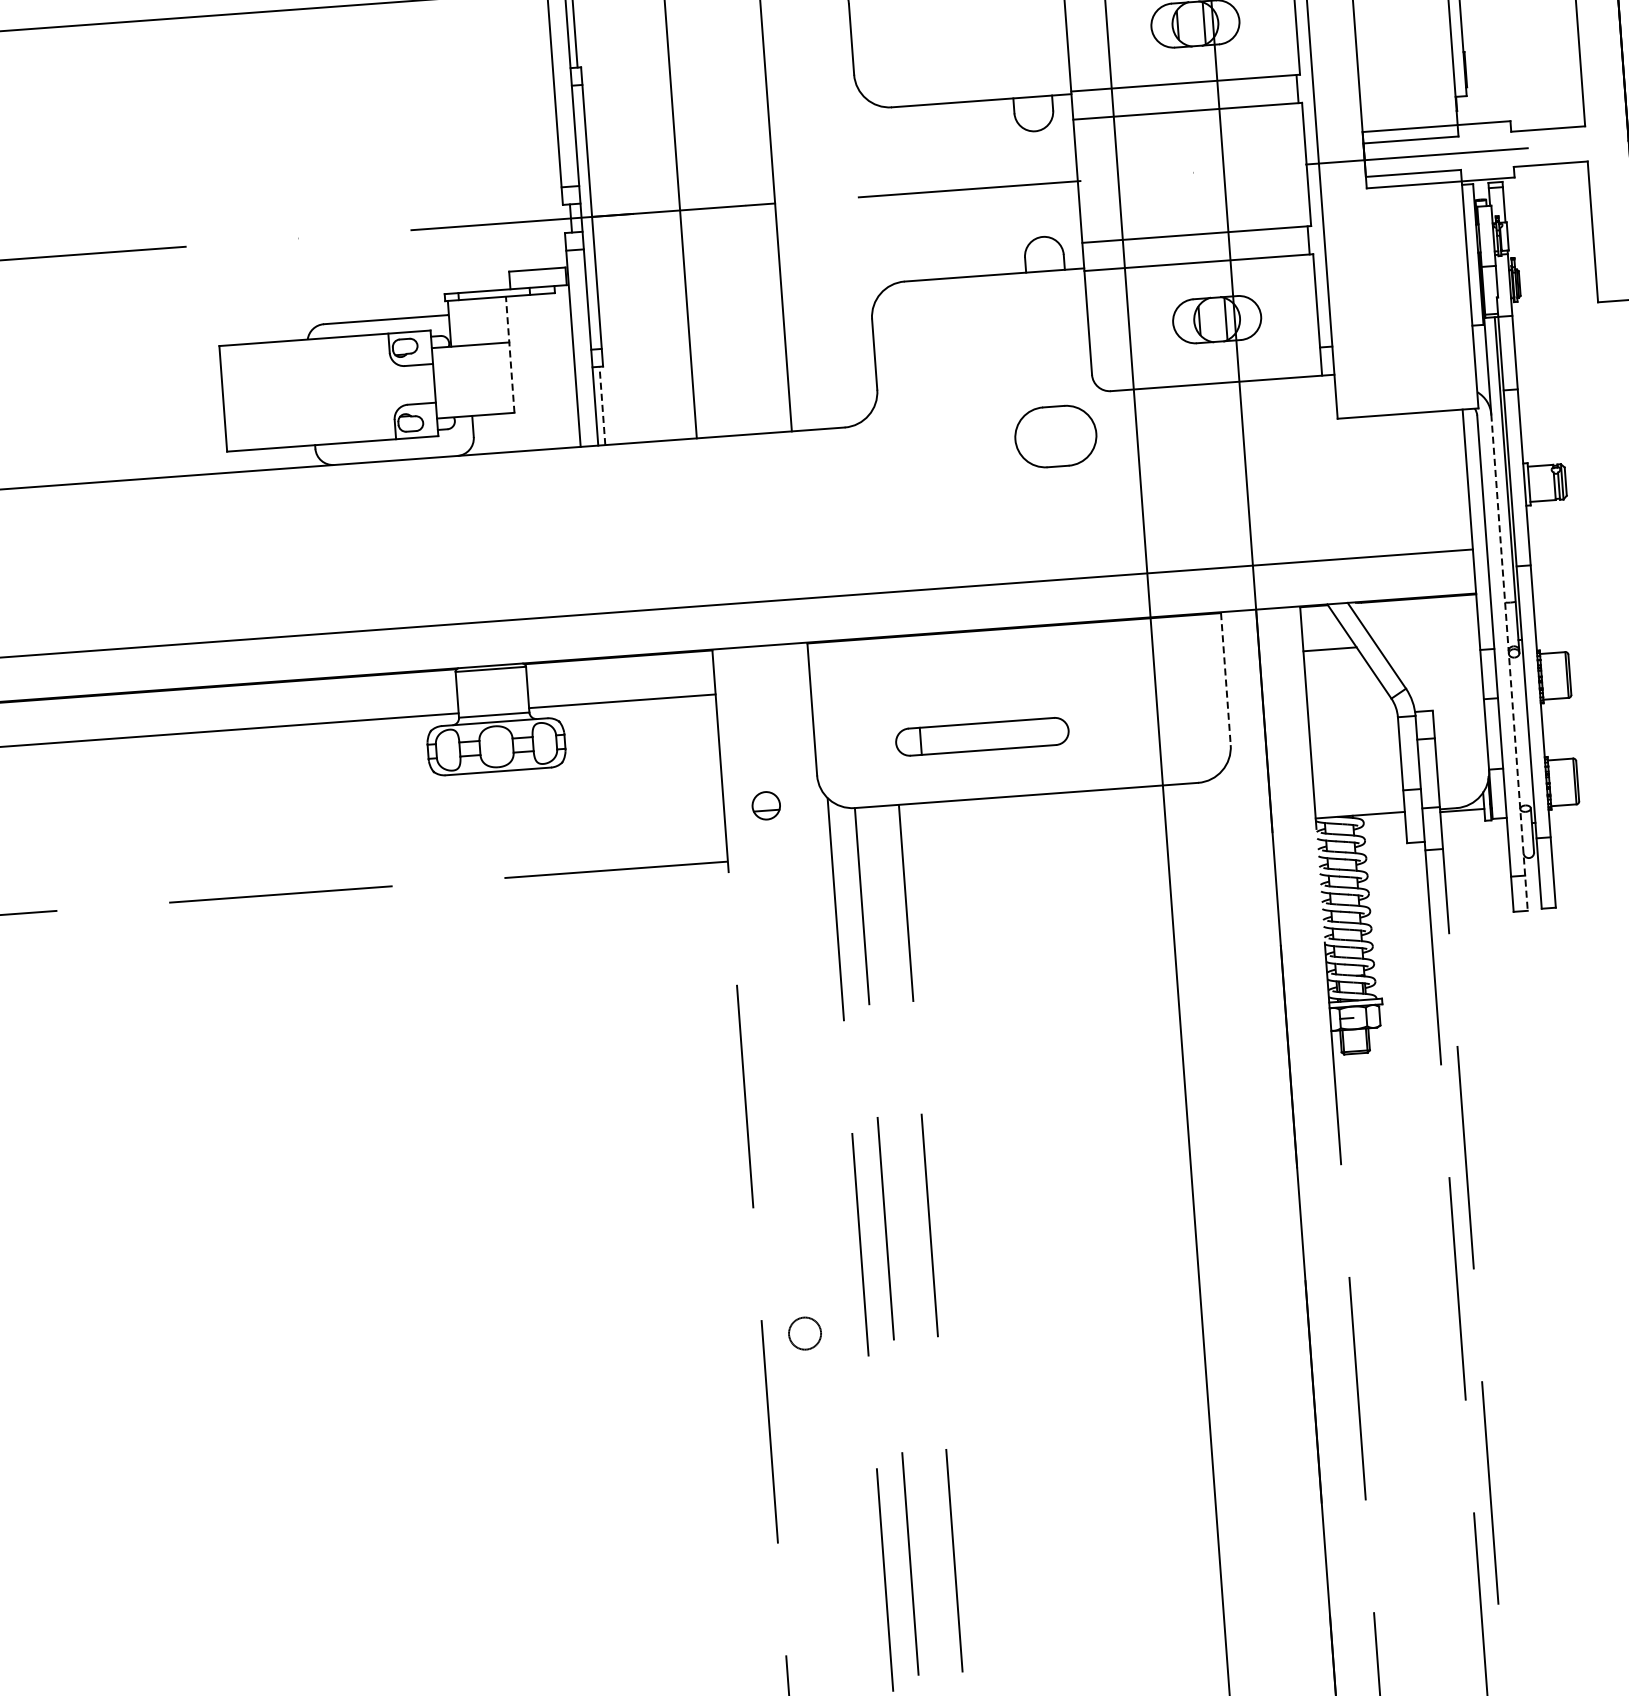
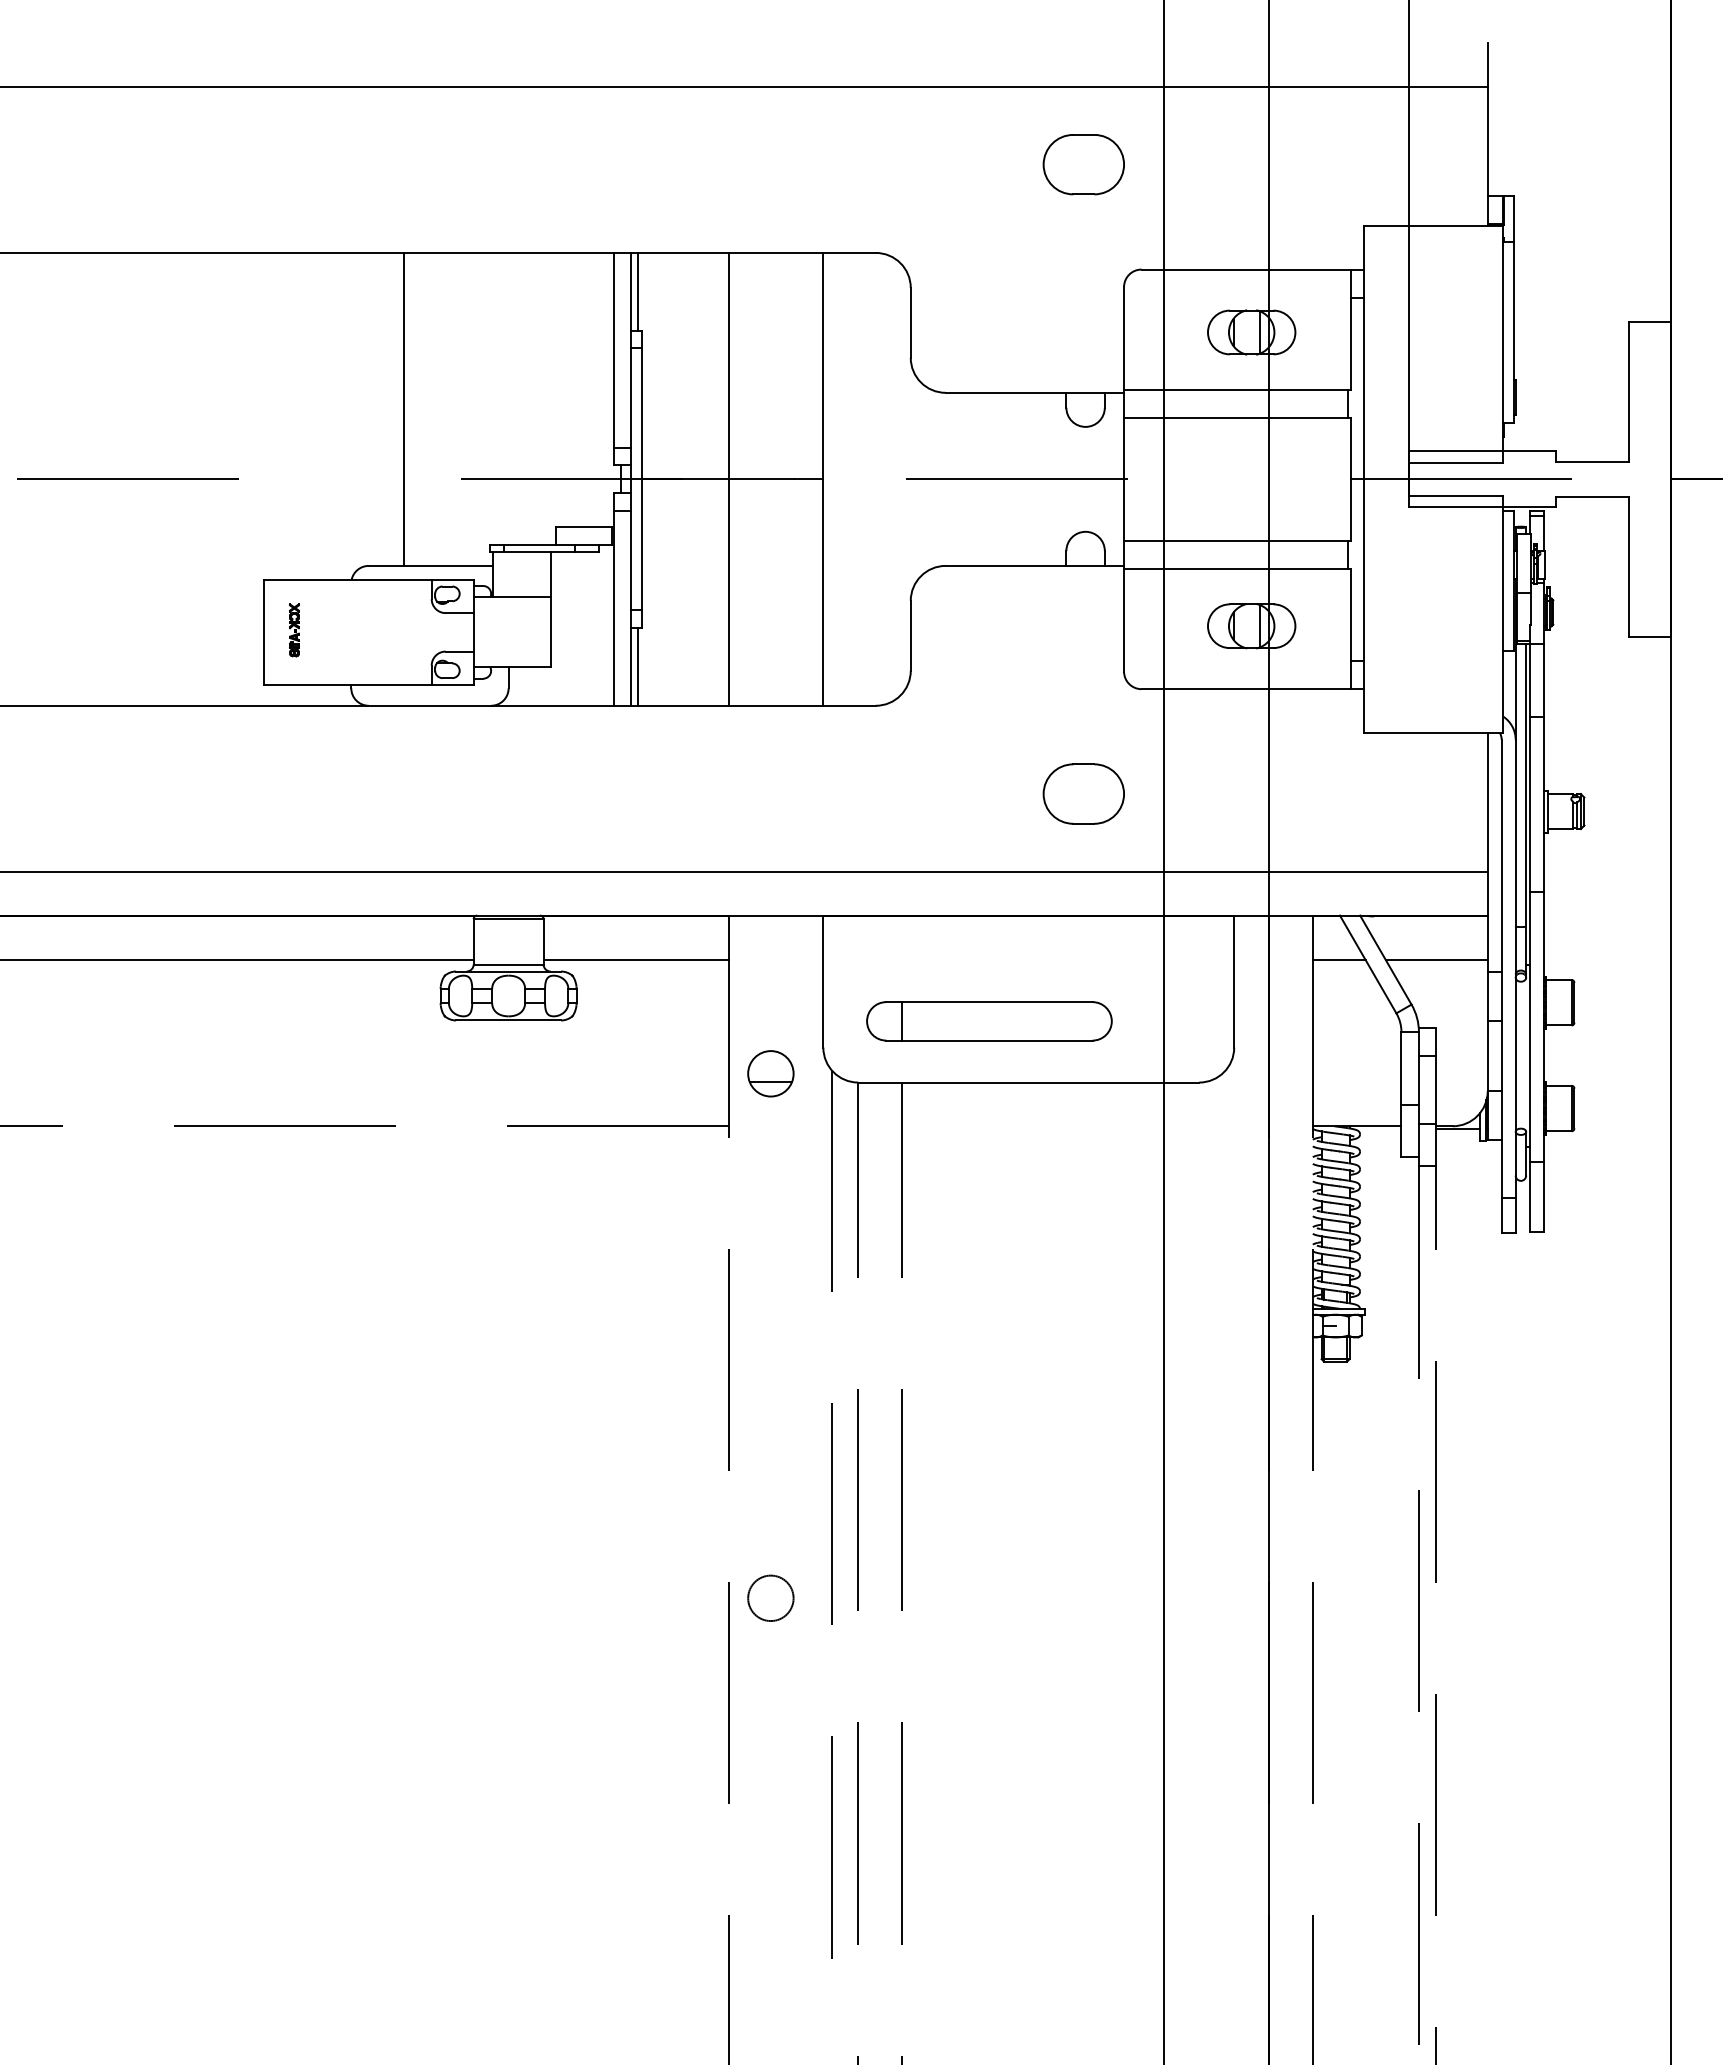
line: (347, 163) -> (403, 408), added
line: (510, 354) -> (550, 609), dashed -> solid
part: (253, 394) -> (294, 630), added
line: (602, 405) -> (638, 666), dashed -> solid
part: (1055, 436) -> (1083, 793), moved
line: (1427, 642) -> (1436, 960), added
line: (1509, 662) -> (1515, 986), dashed -> solid
line: (1226, 679) -> (1234, 982), dashed -> solid
part: (982, 736) -> (989, 1021), size x1.43
part: (765, 805) -> (770, 1073), size x1.67
circle: (804, 1332) -> (770, 1597), size x1.43

